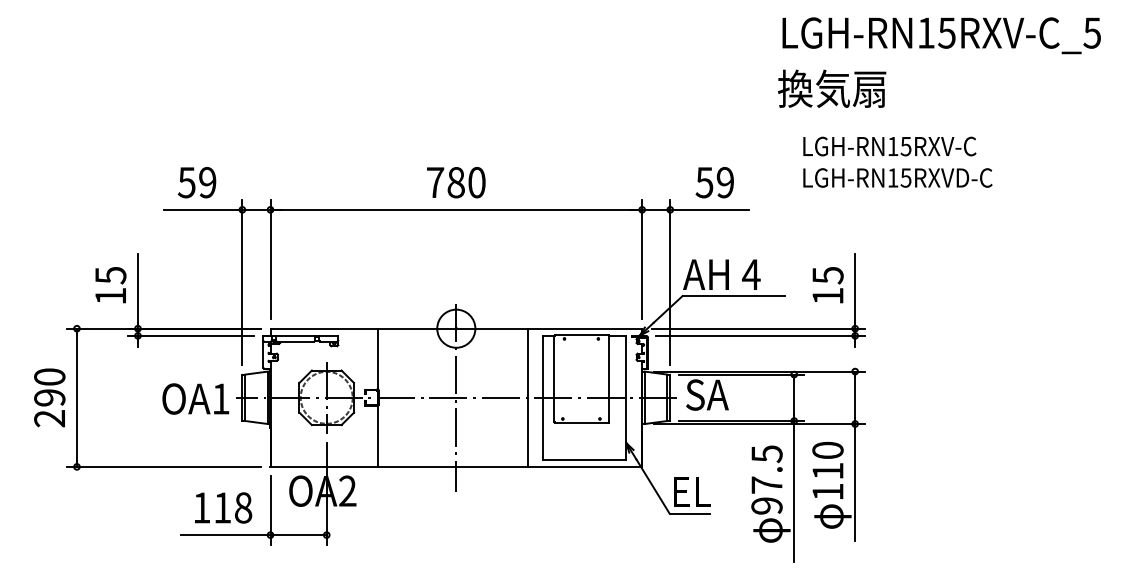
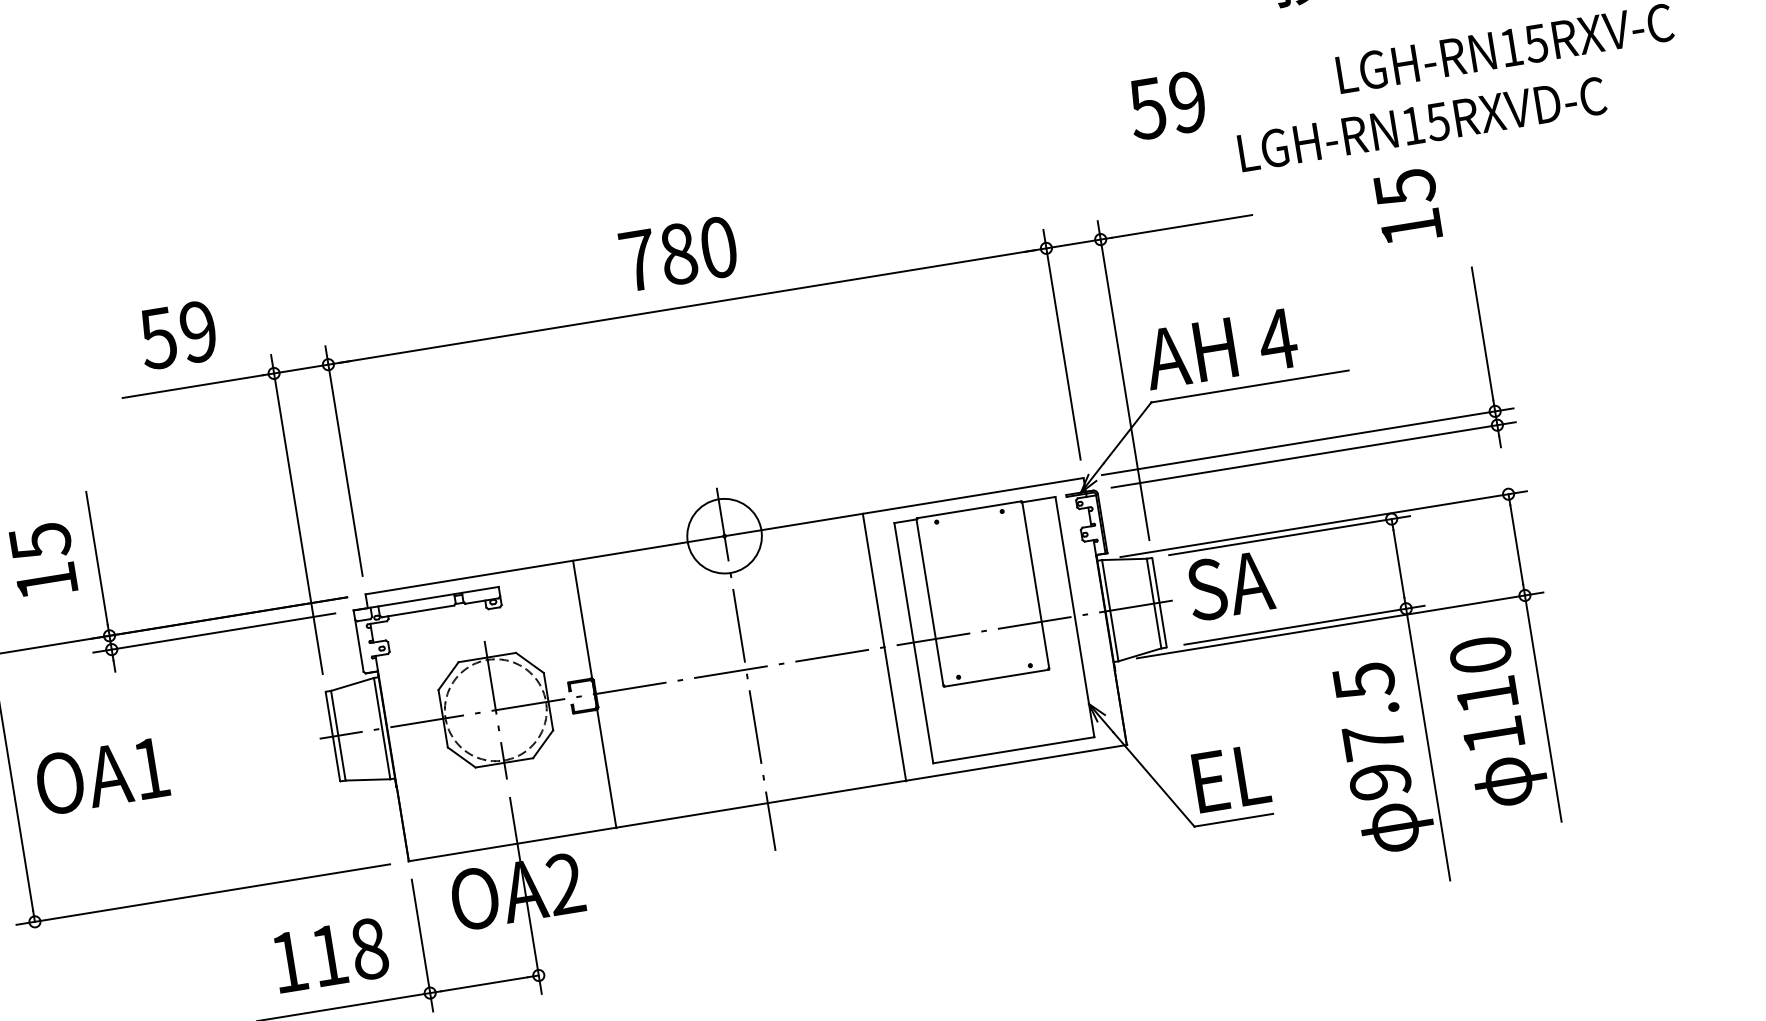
text: (897, 177) -> (1421, 123), moved
text: (714, 182) -> (1166, 105), moved
text: (827, 285) -> (1407, 207), moved
text: (195, 398) -> (101, 775), moved

